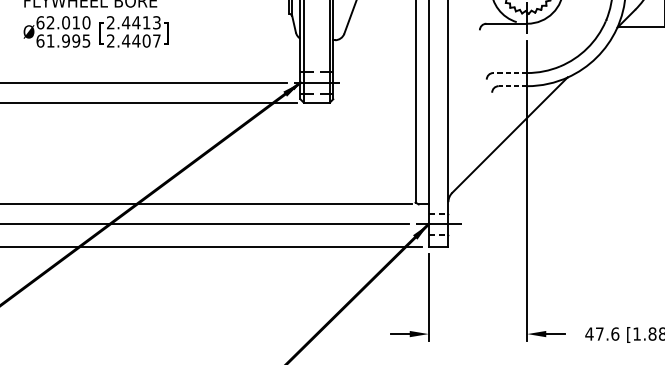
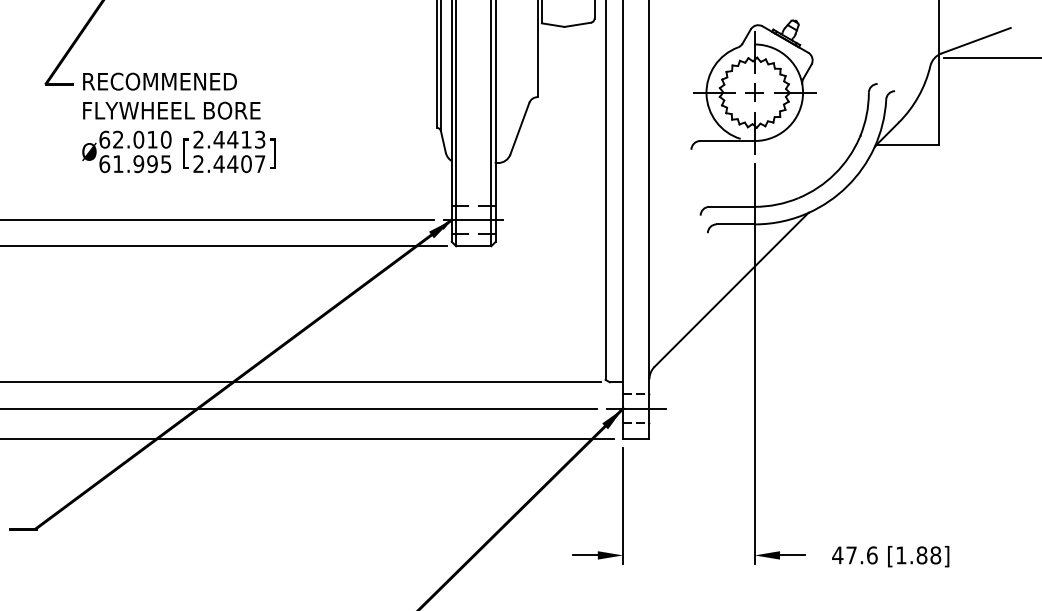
line: (510, 72) -> (732, 206), dashed -> solid
line: (512, 86) -> (735, 224), dashed -> solid

